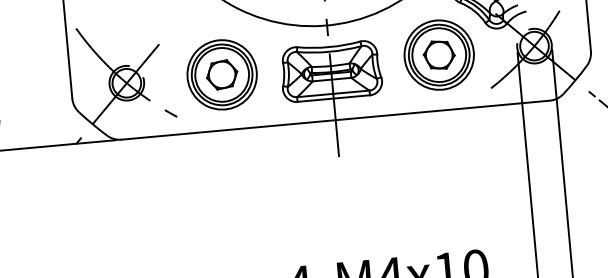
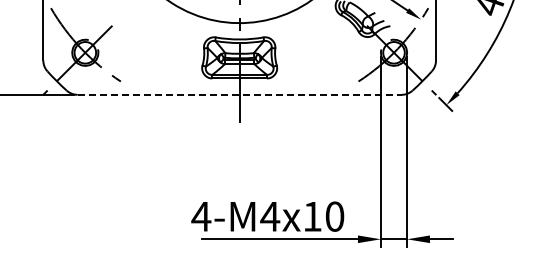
part: (438, 55) -> (321, 53), removed
part: (222, 75) -> (157, 53), removed
line: (335, 119) -> (239, 94), solid -> dashed

